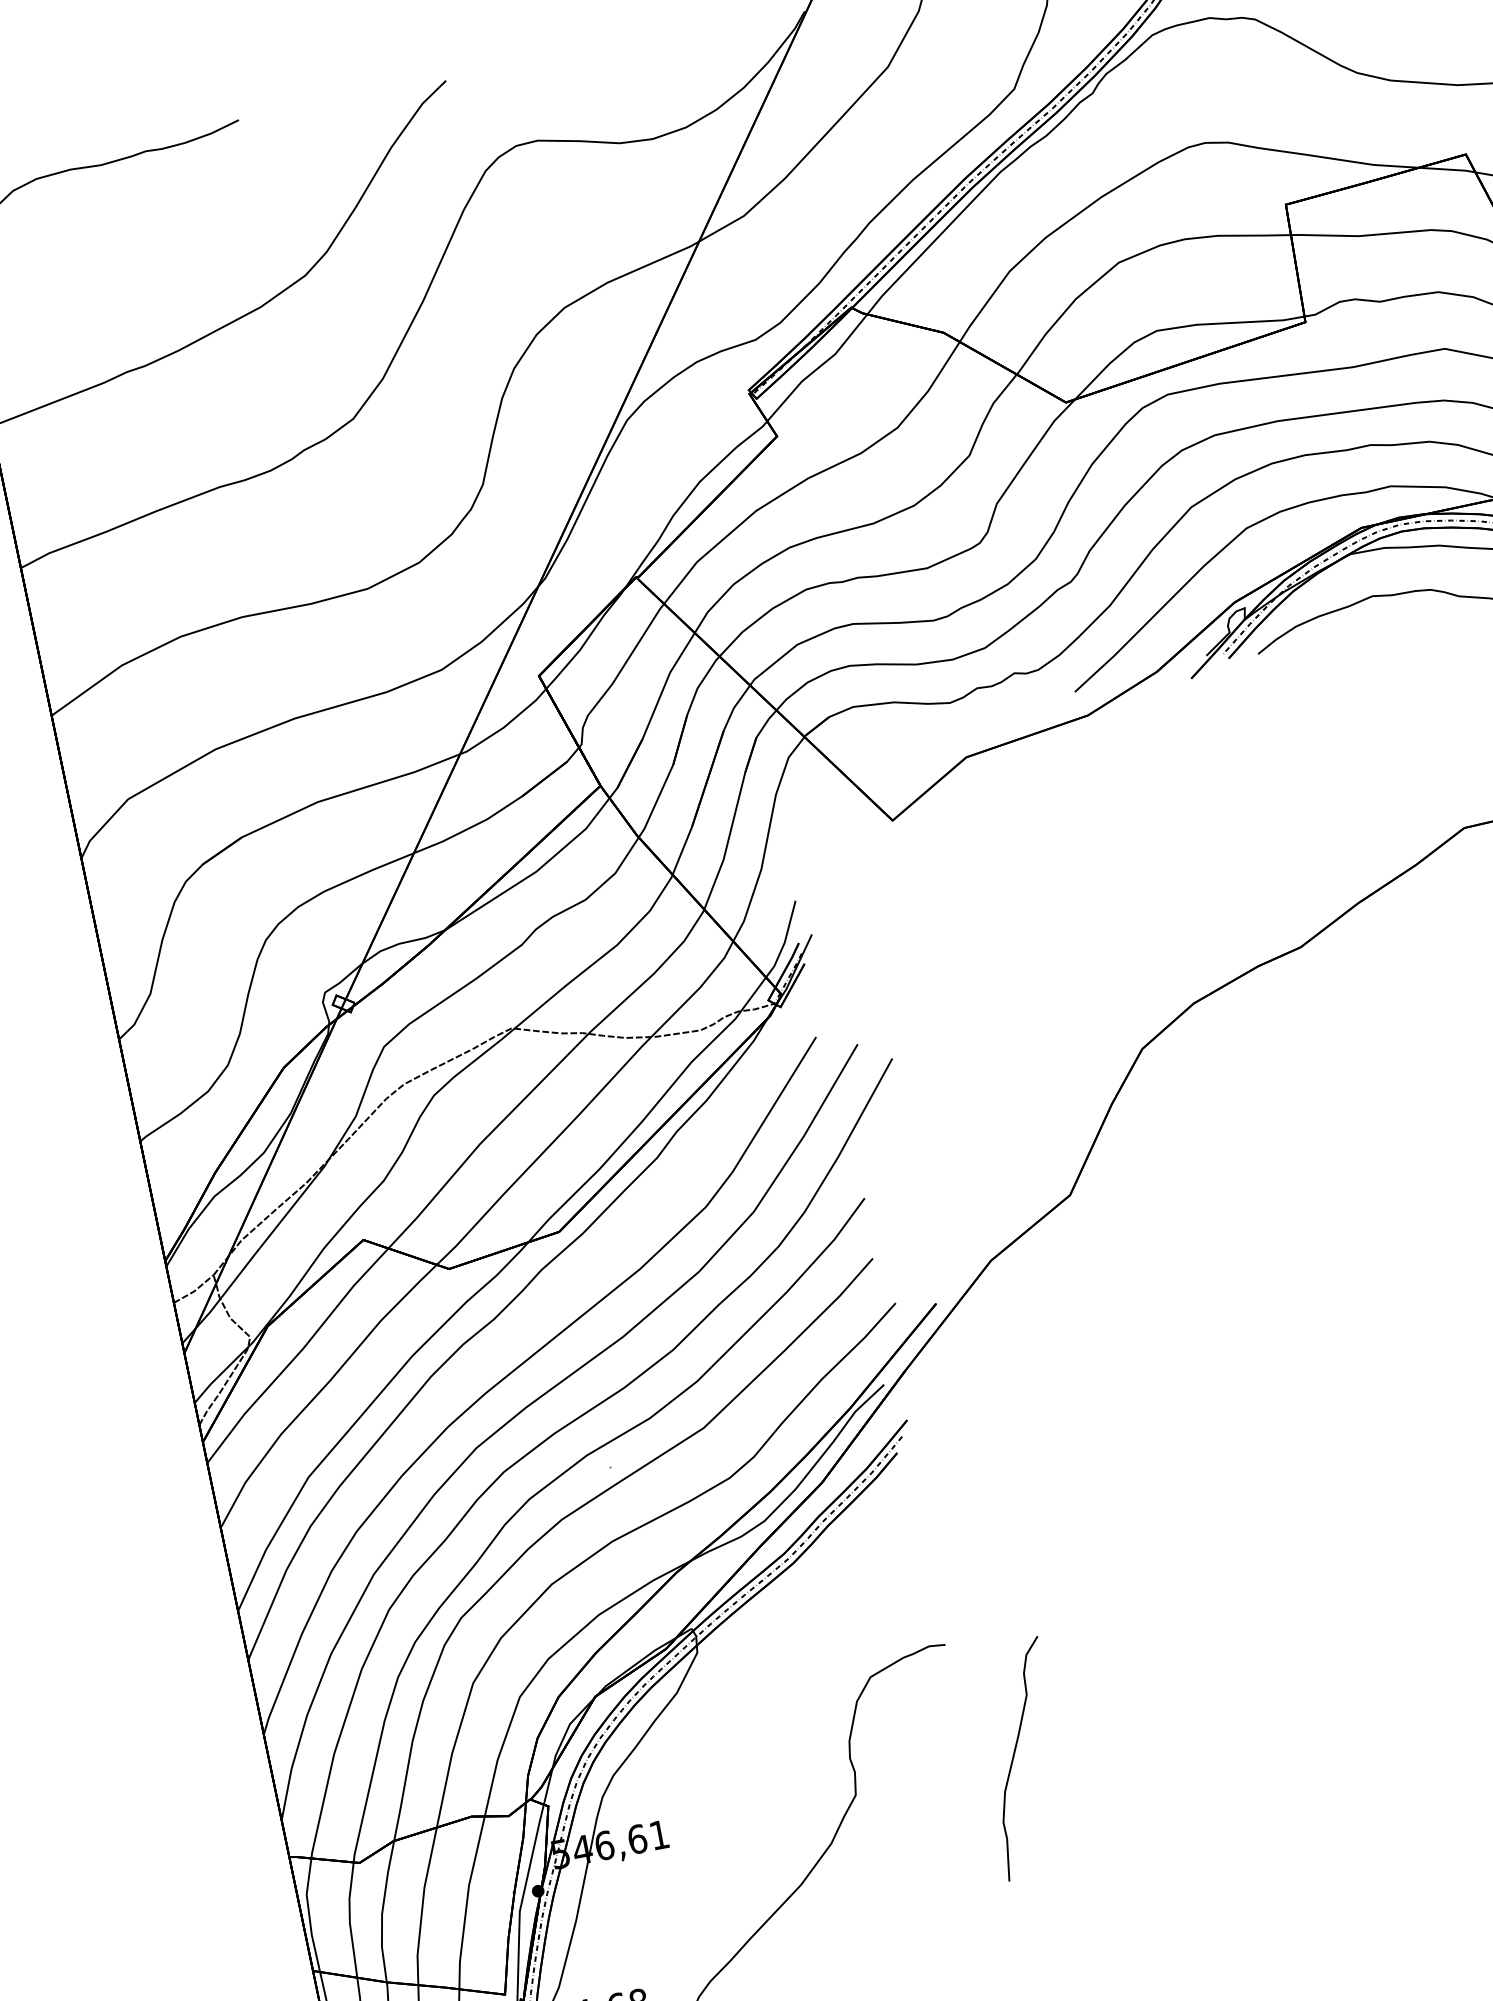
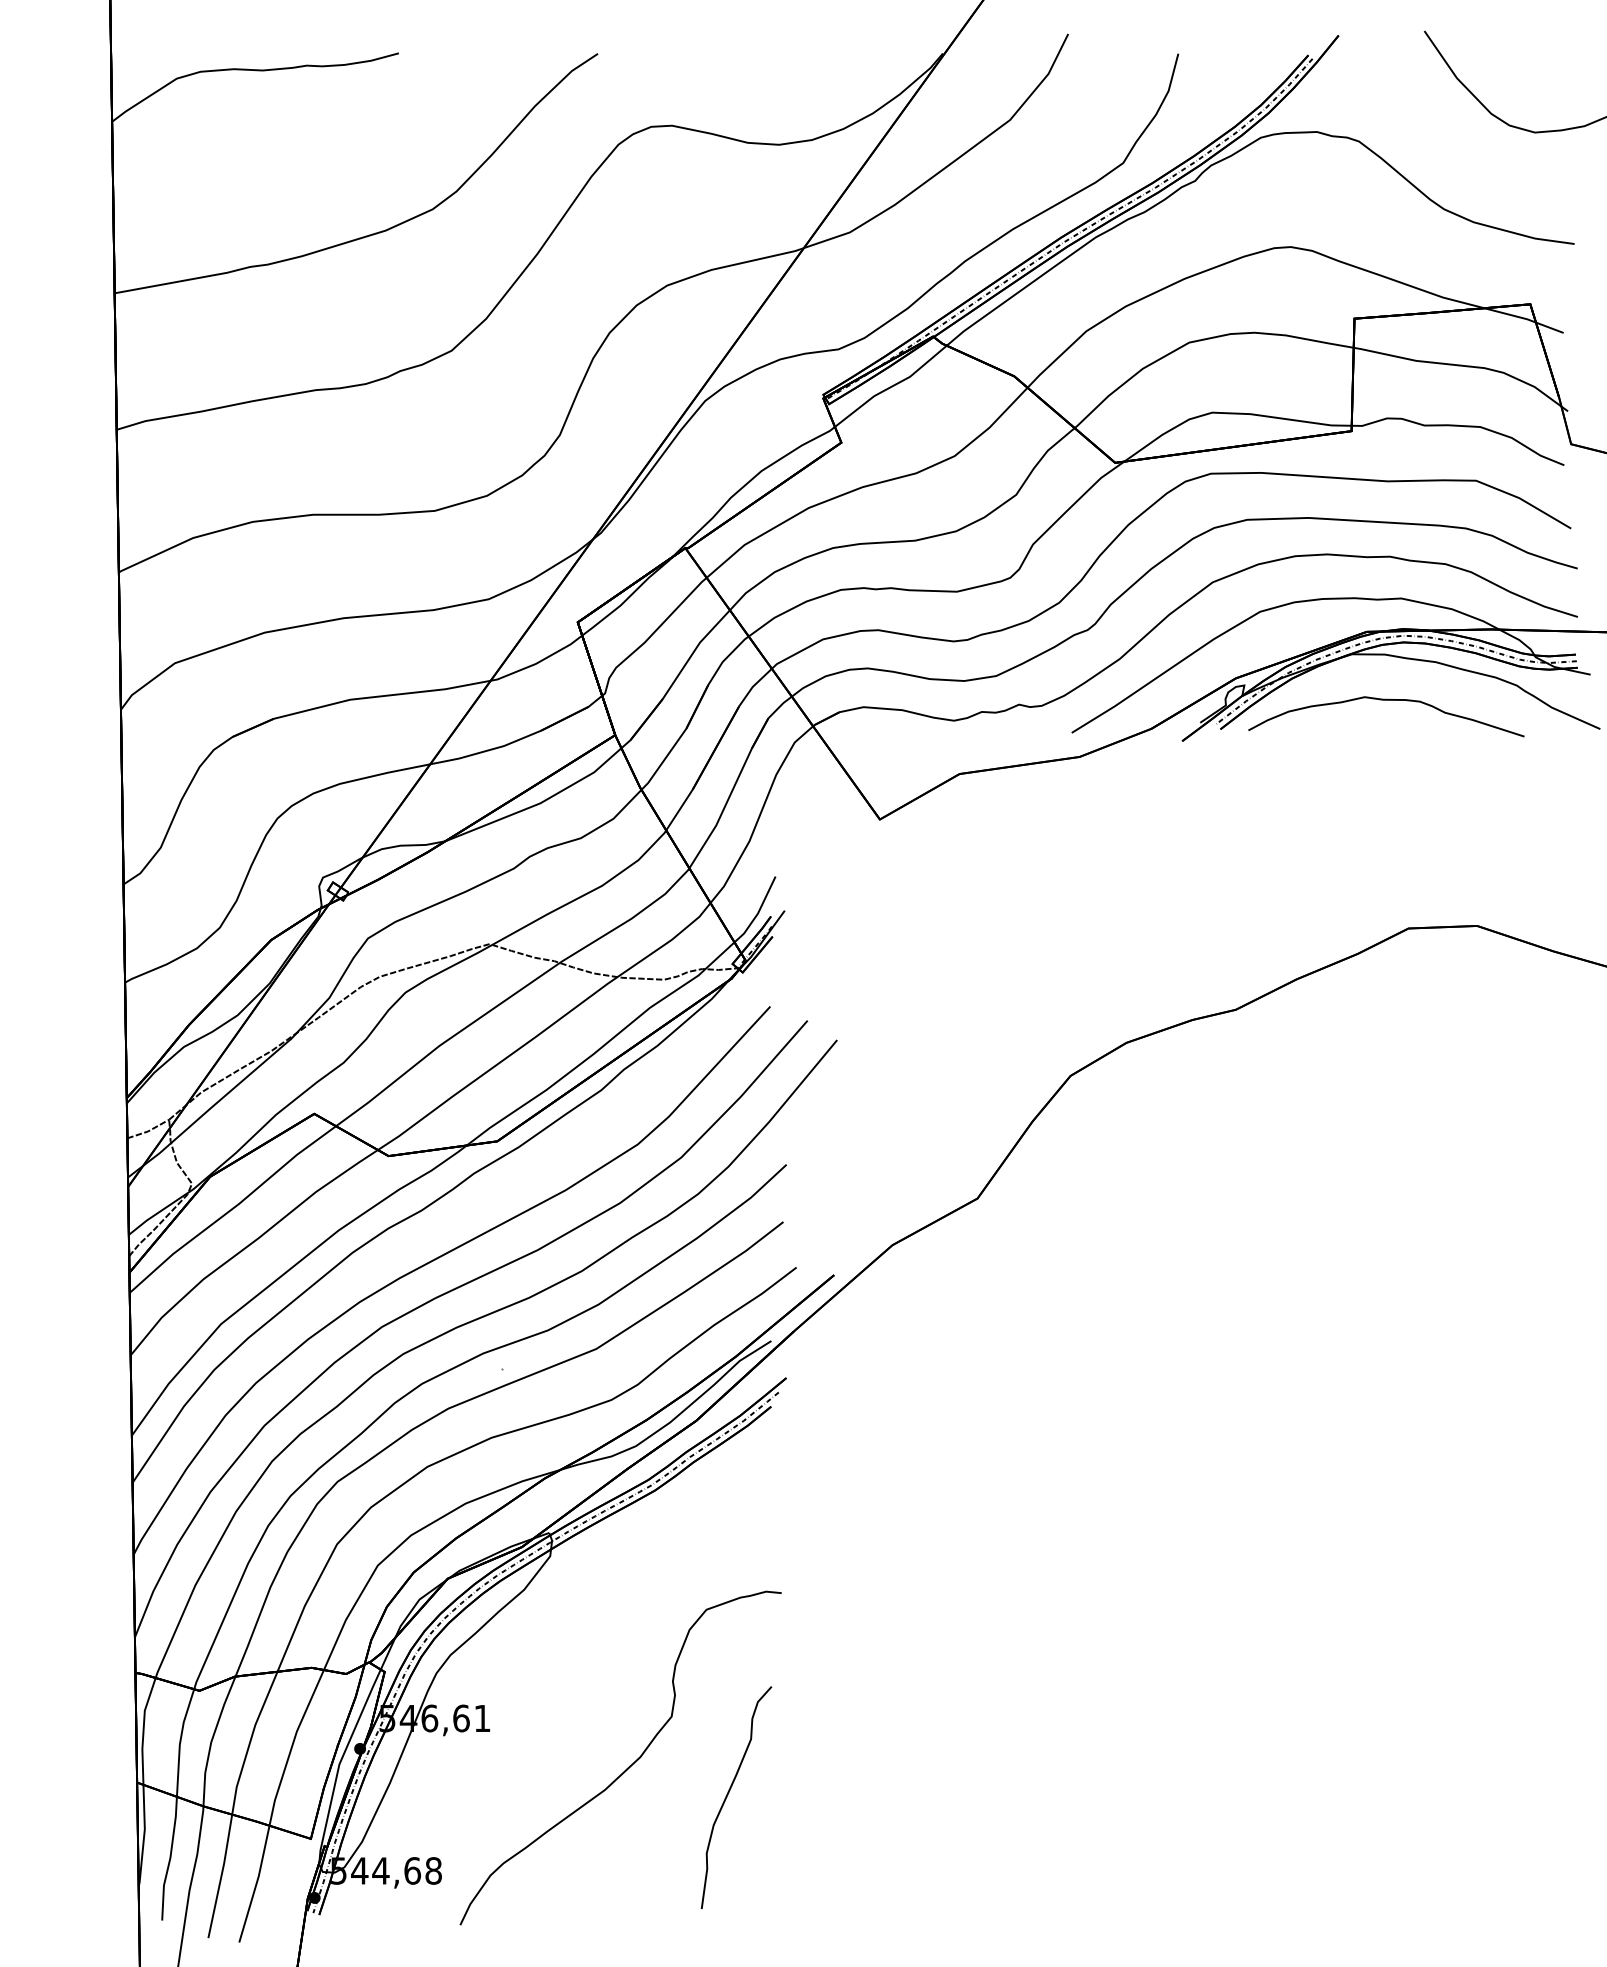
curve: (1014, 1758) -> (728, 1795), moved

